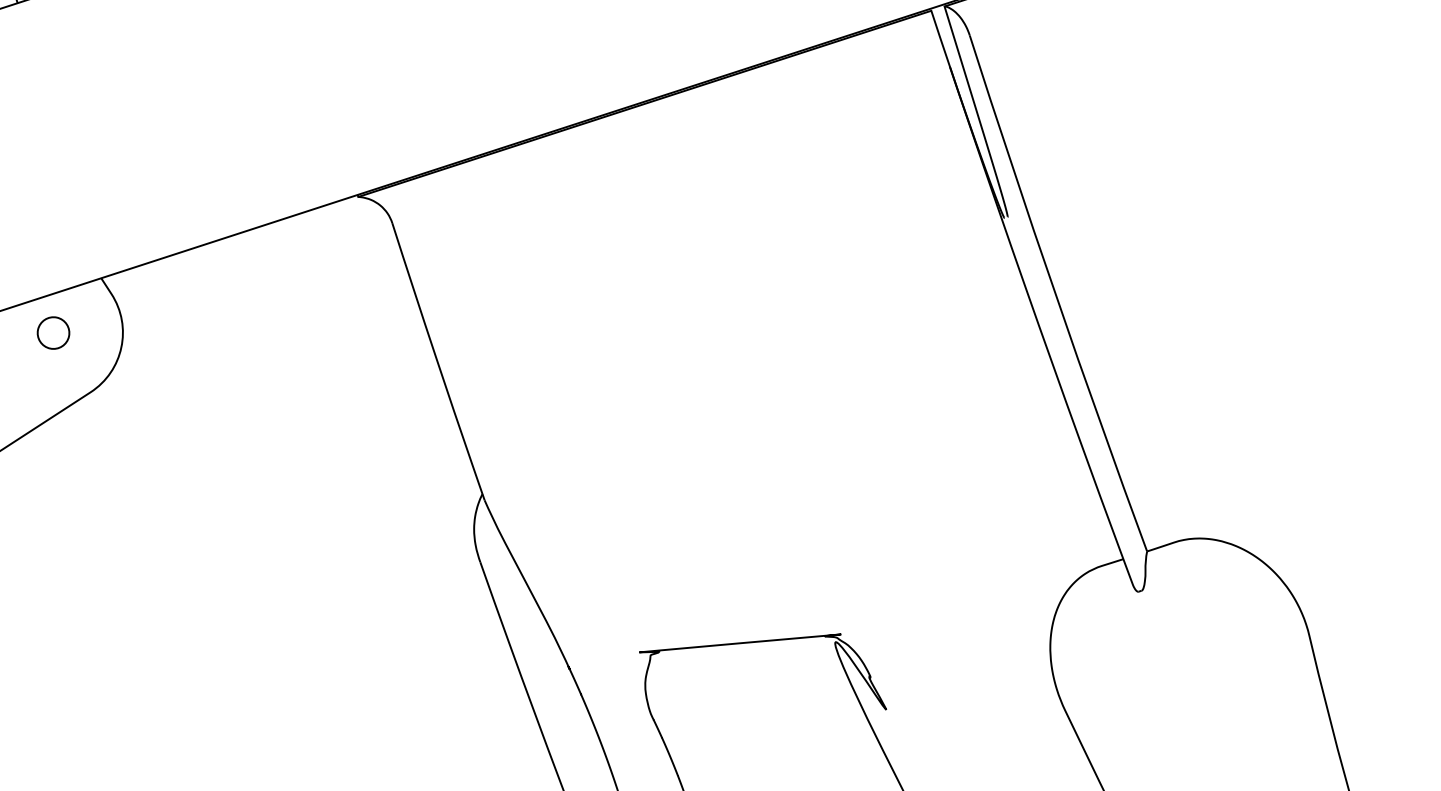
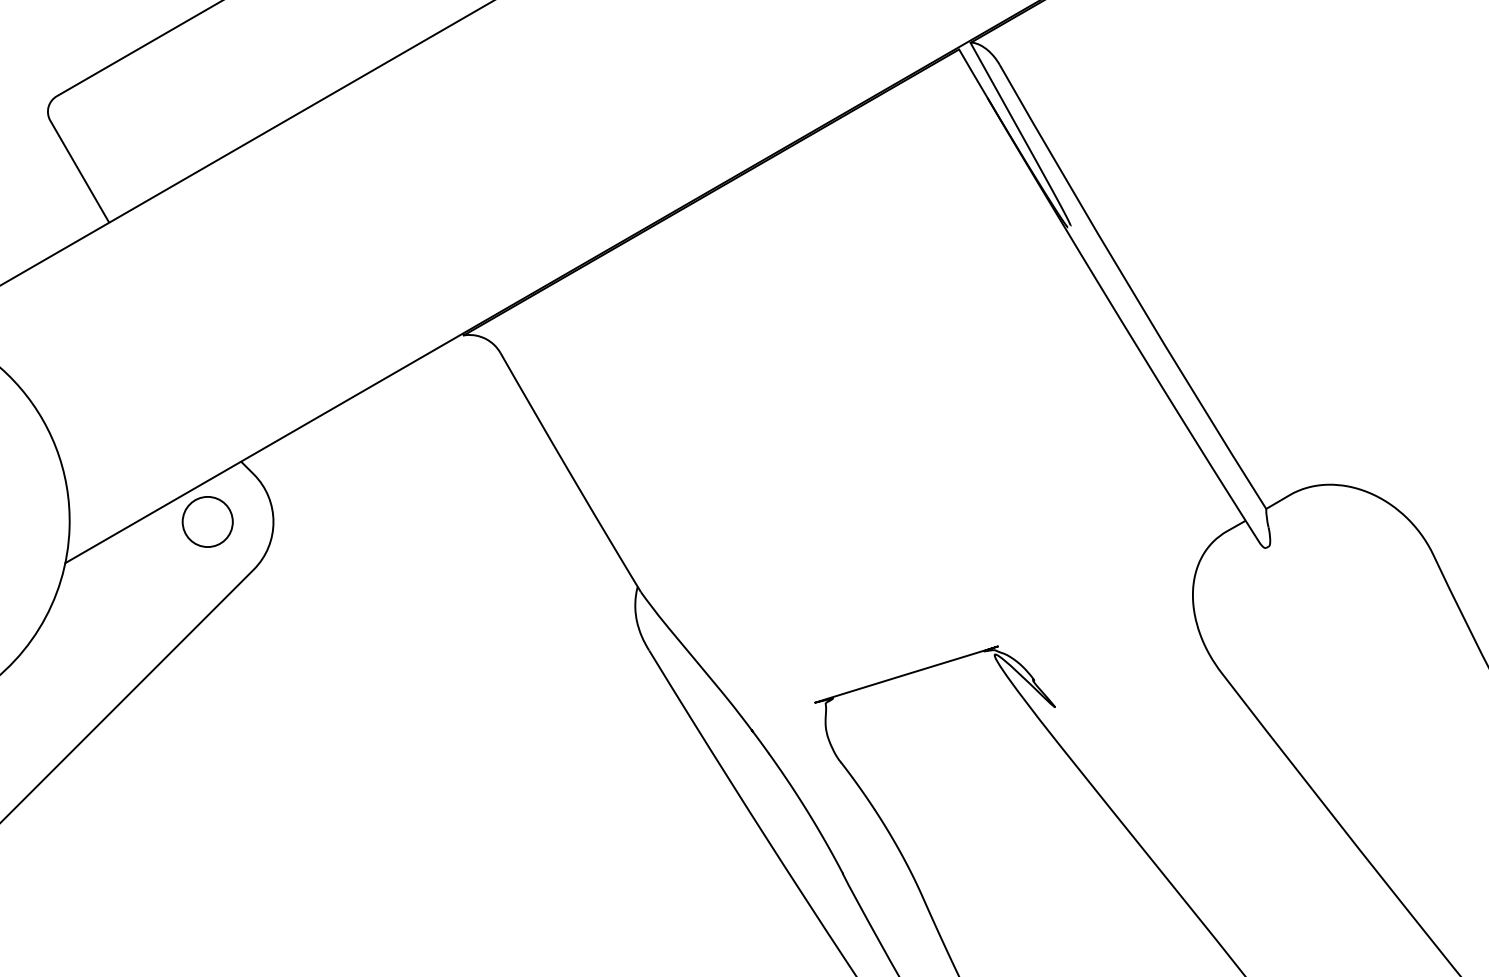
part: (53, 332) -> (207, 521), size x1.67

